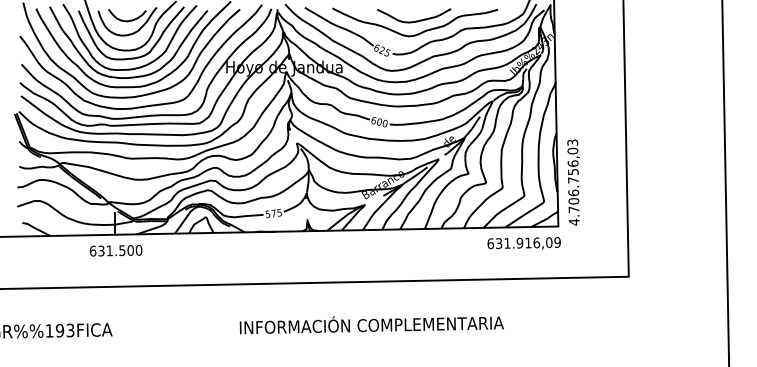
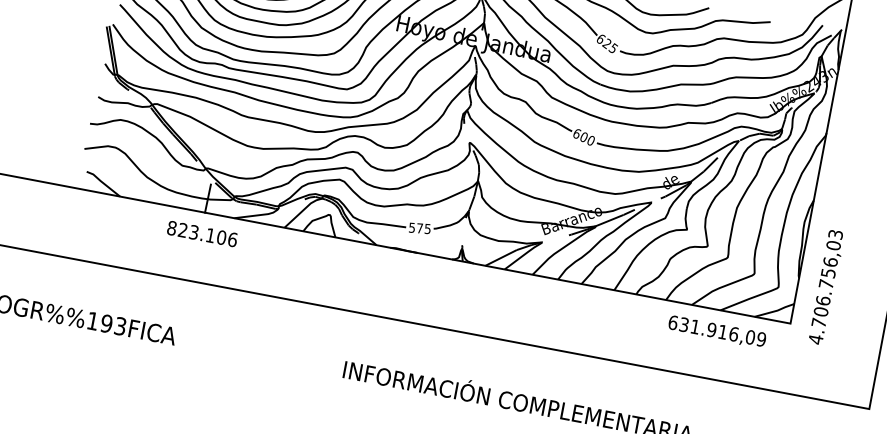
text: (573, 182) -> (825, 287), moved
text: (523, 243) -> (716, 331), moved
text: (115, 250) -> (201, 233), 631.500 -> 823.106

